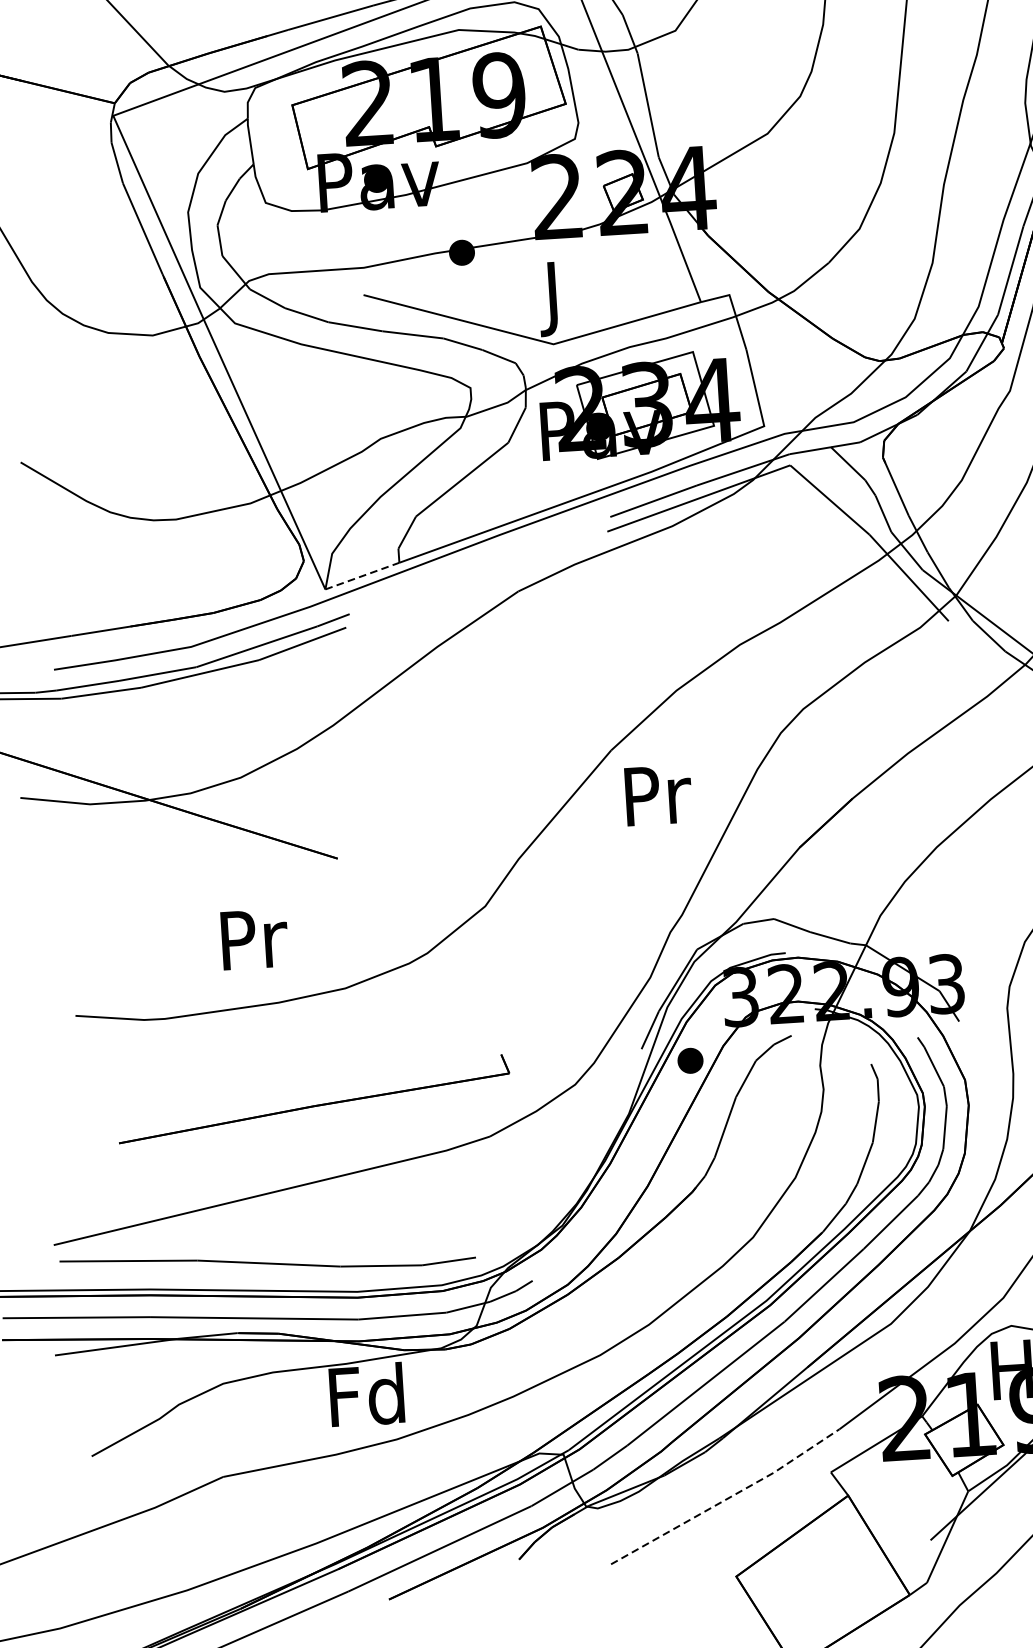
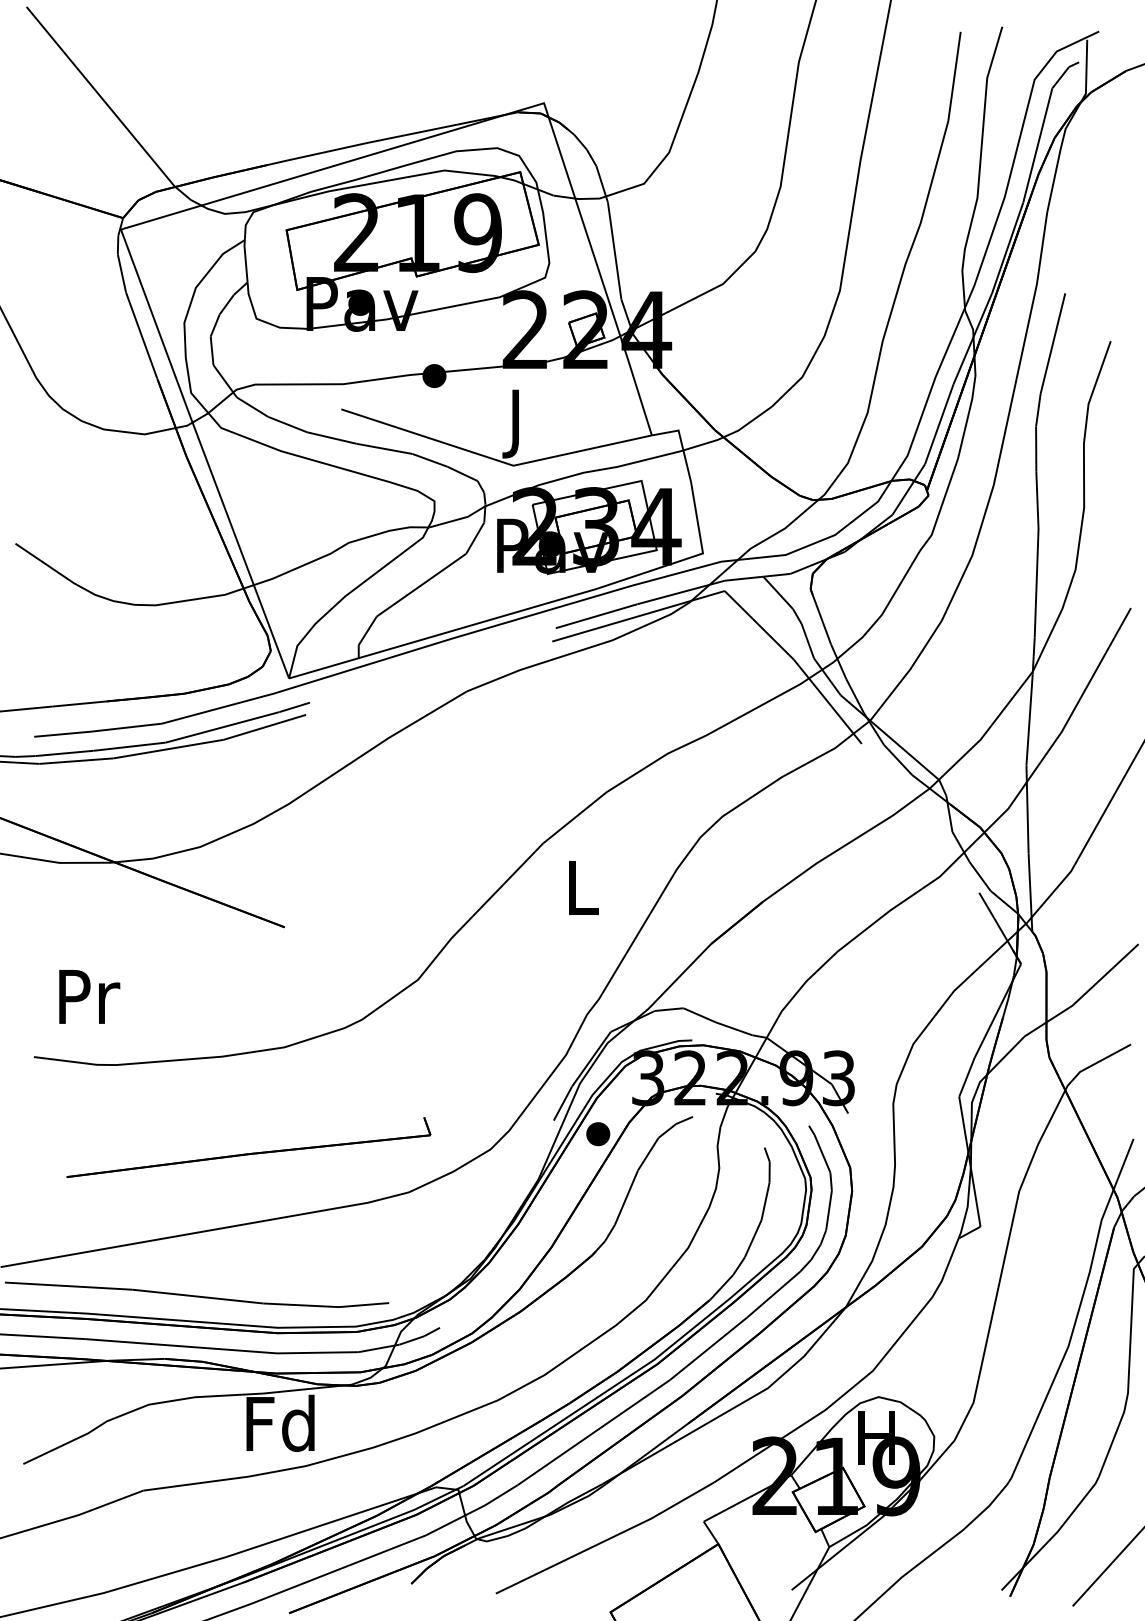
line: (363, 576) -> (324, 668), dashed -> solid
text: (657, 795) -> (583, 887), Pr -> L
text: (254, 938) -> (89, 996), moved
line: (728, 1498) -> (607, 1539), dashed -> solid

